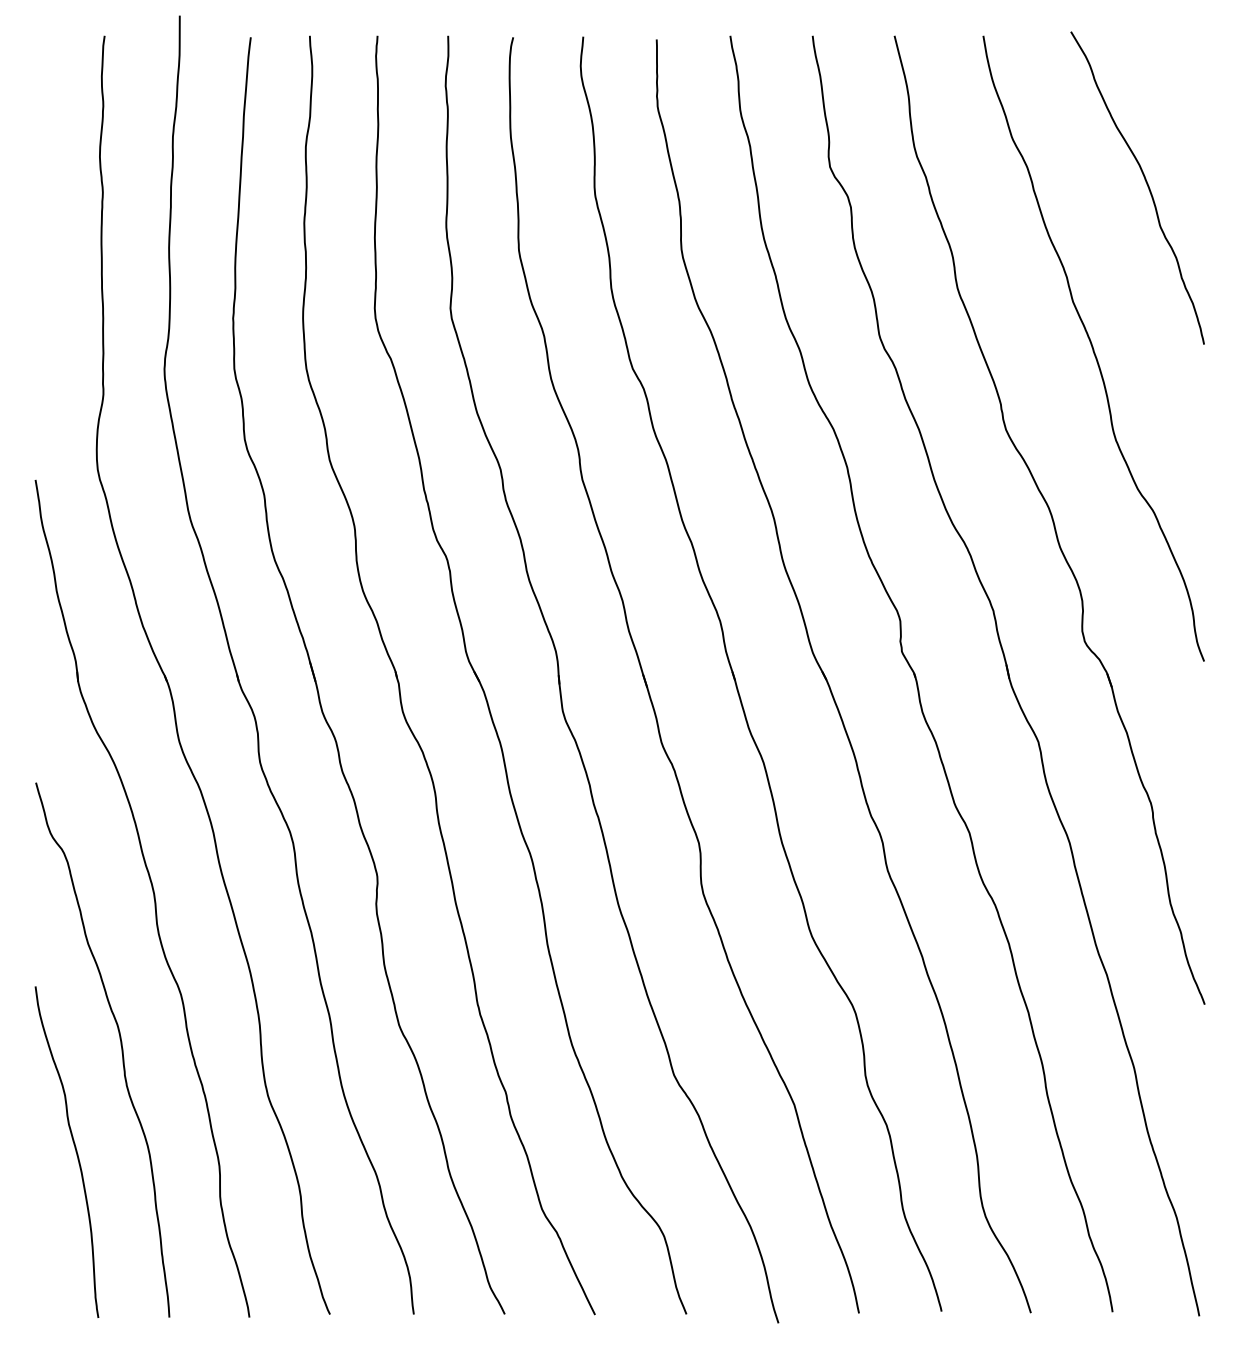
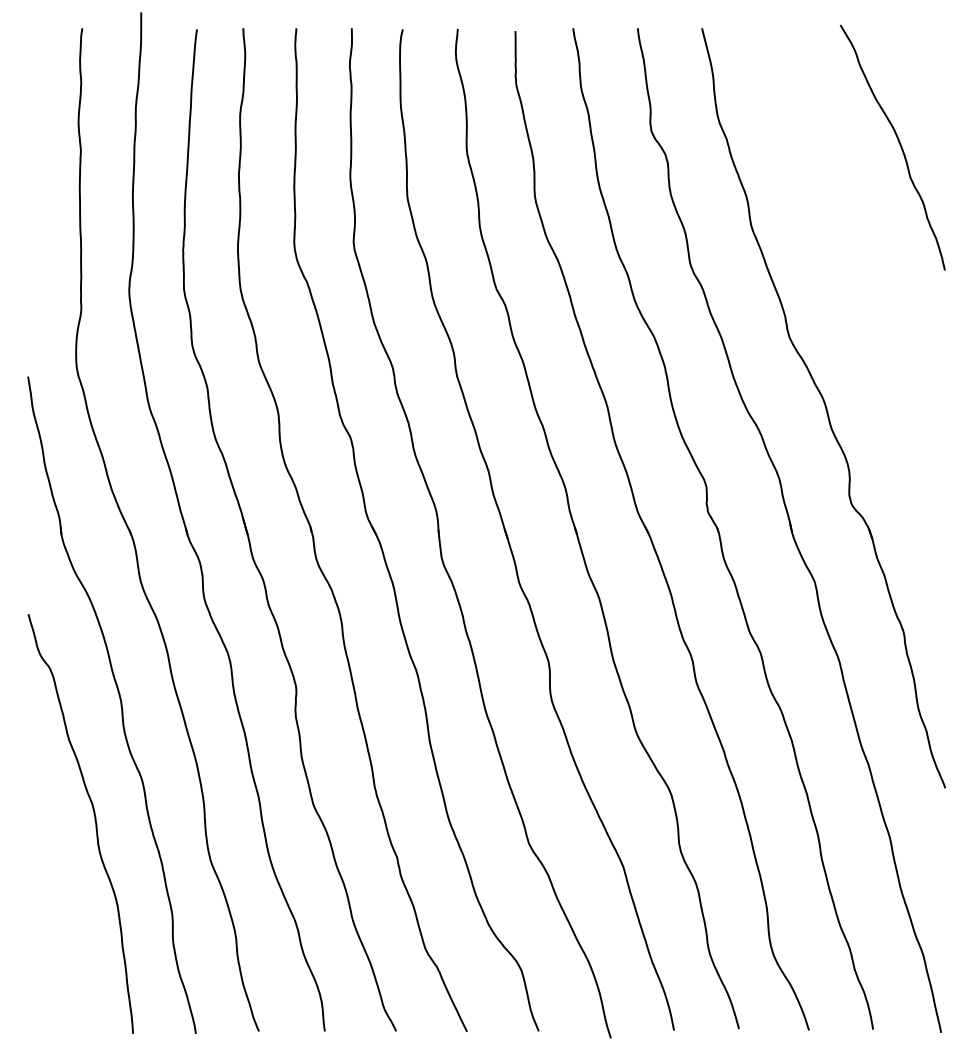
curve: (1094, 348) -> (858, 273), removed
curve: (74, 1148) -> (58, 901), removed

